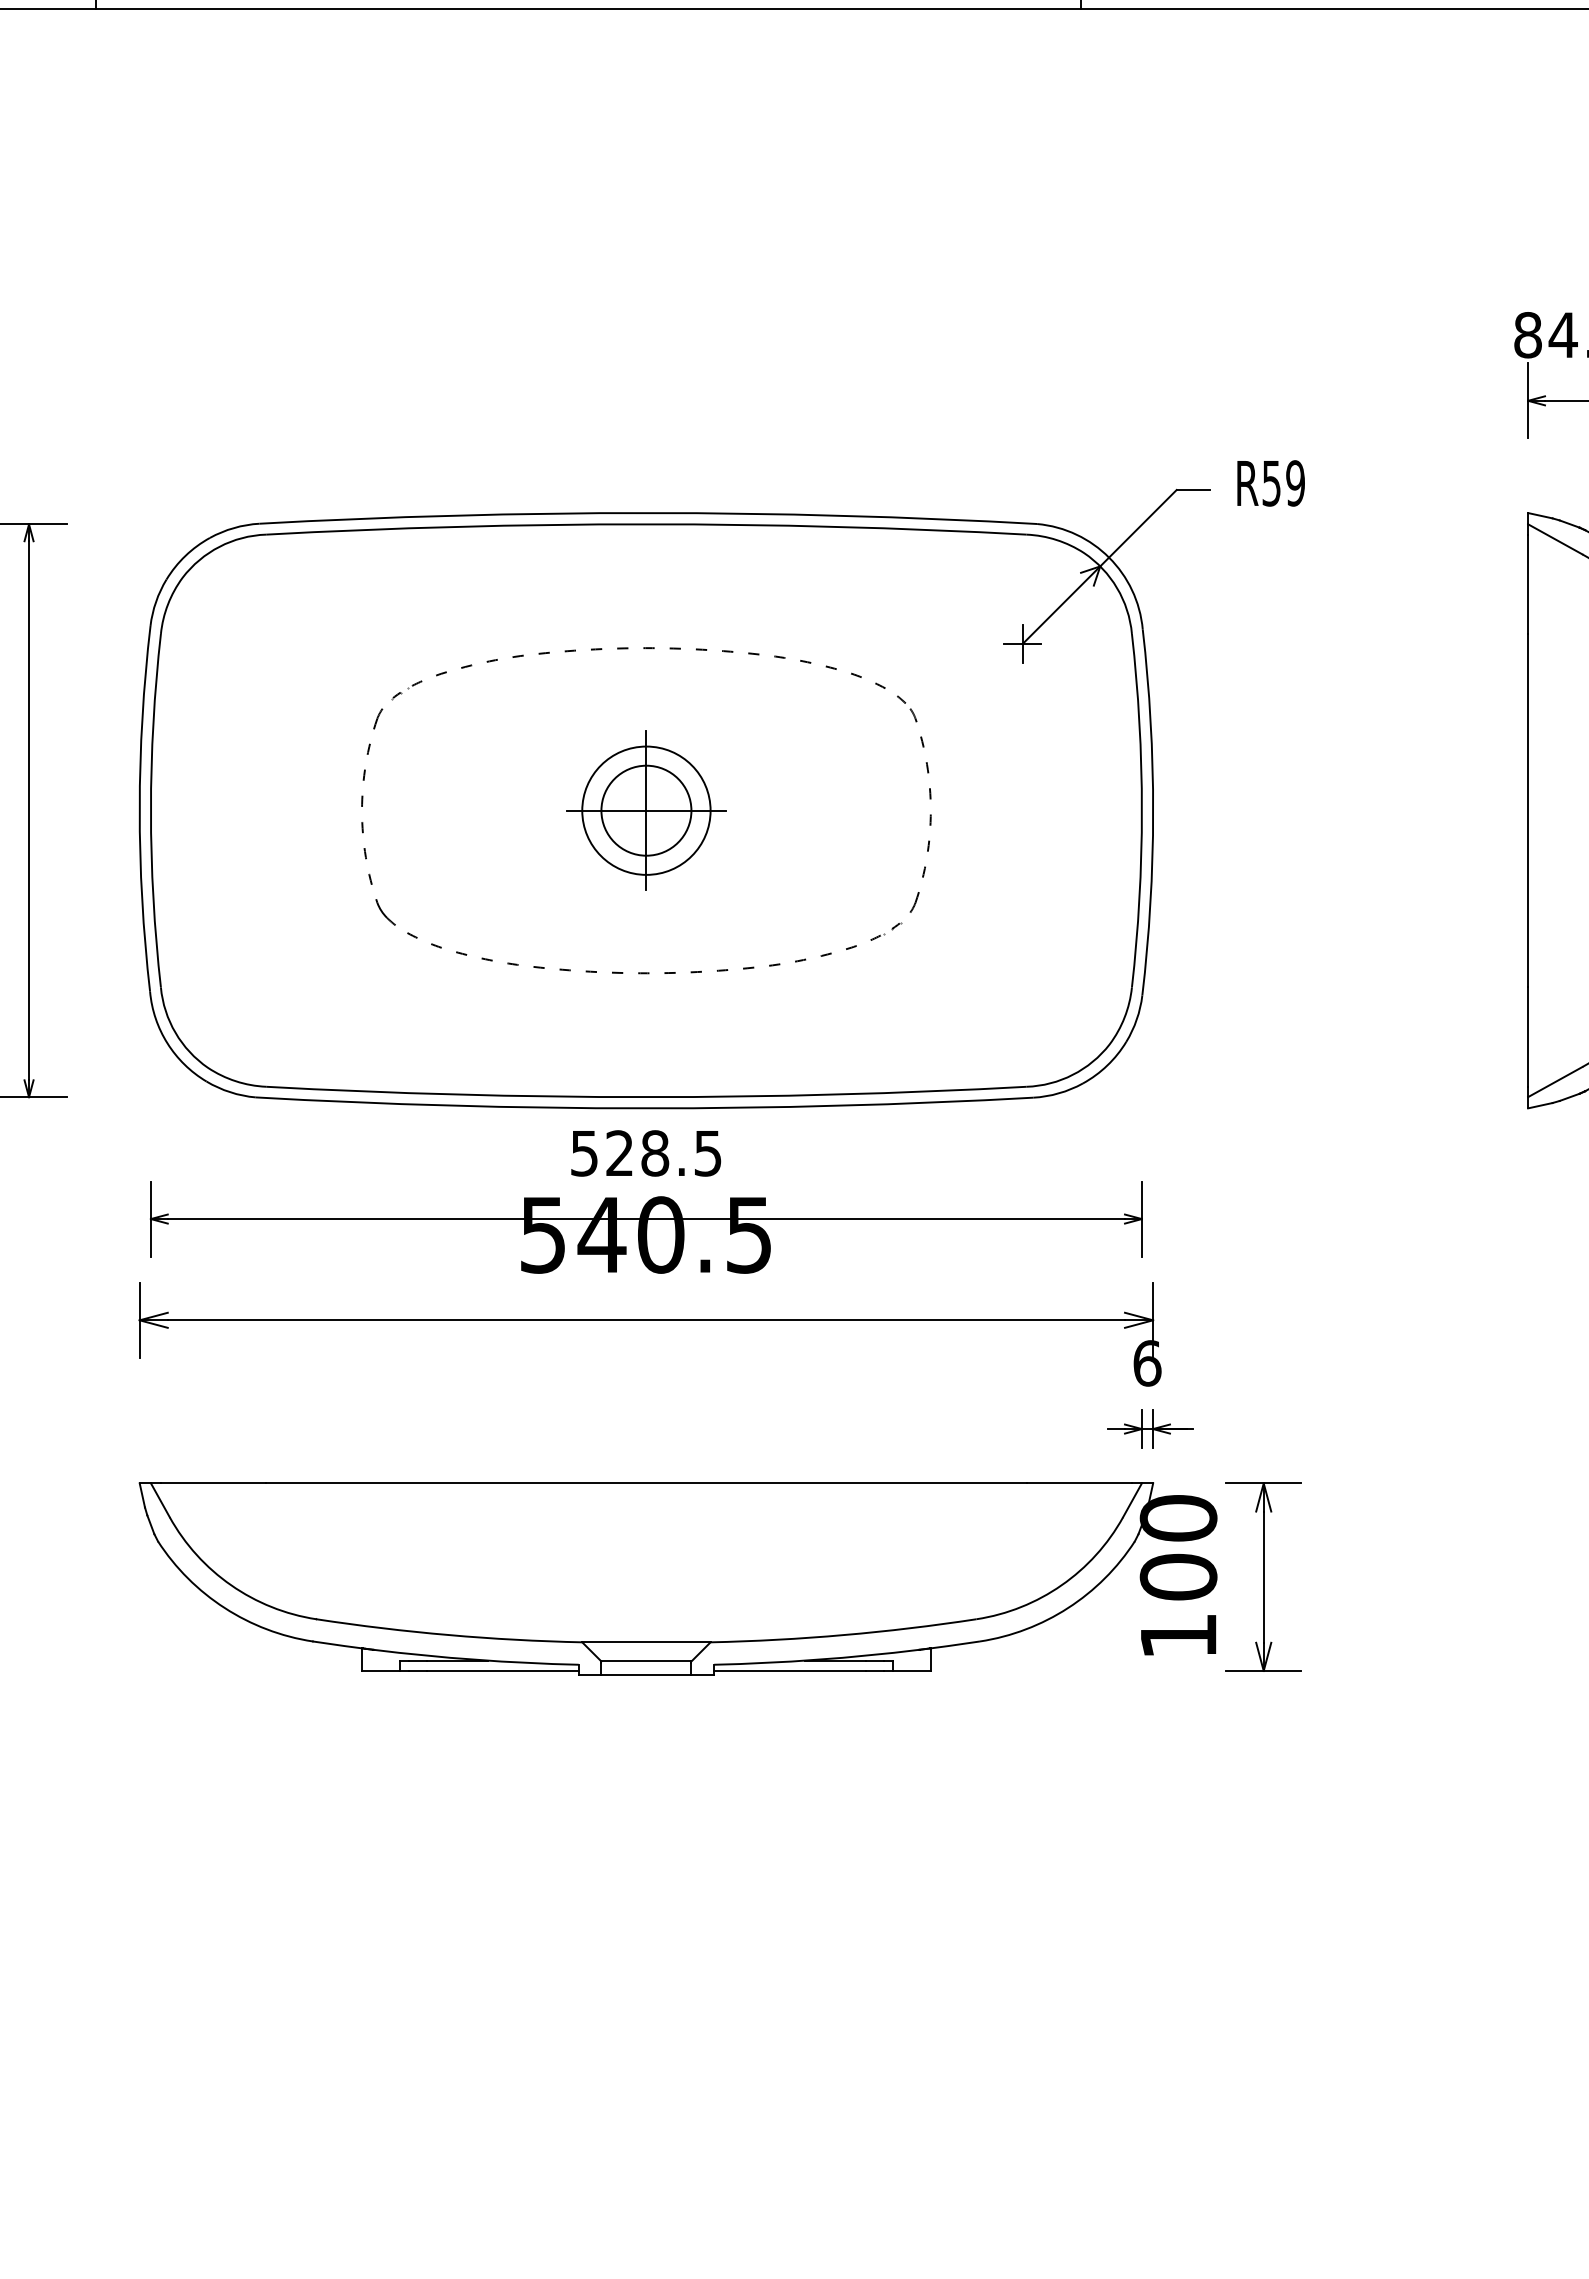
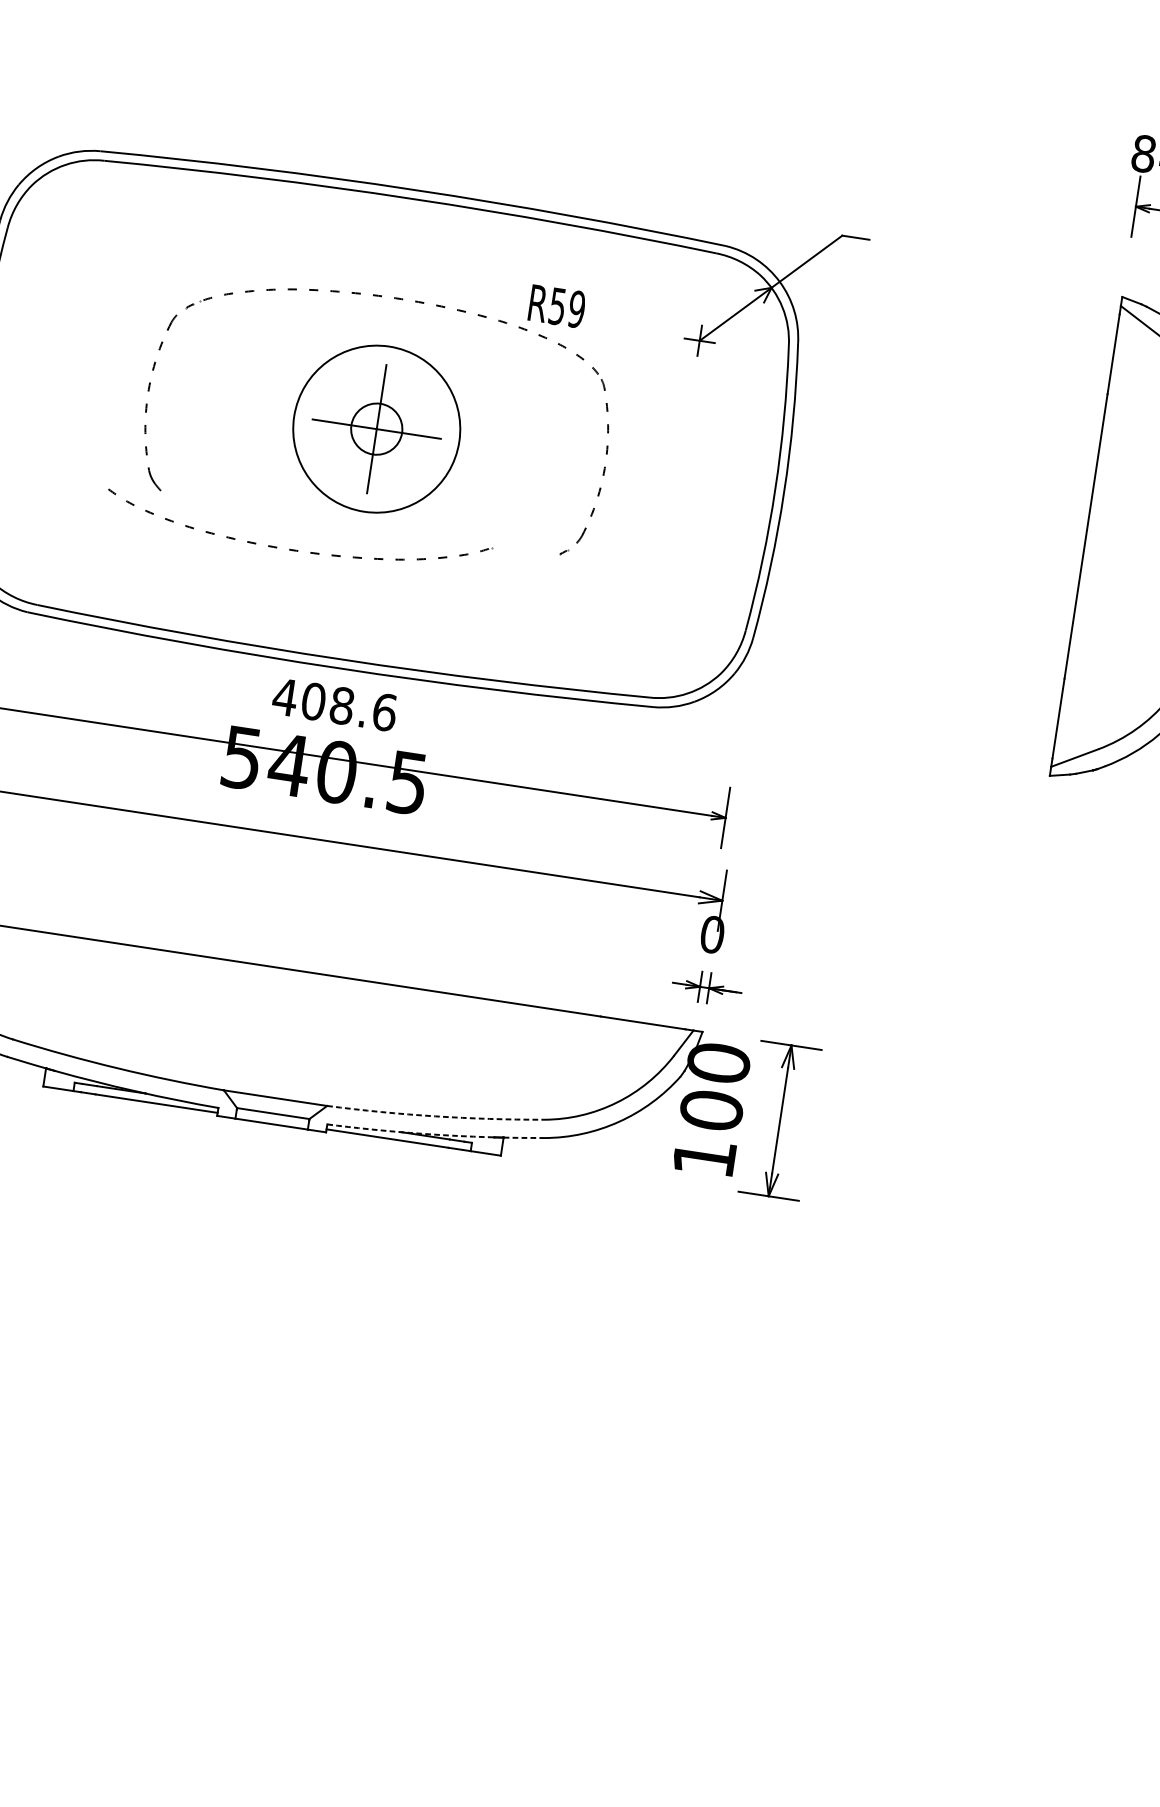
text: (1270, 483) -> (556, 306), moved
circle: (646, 810) -> (376, 428), size x0.7
circle: (646, 810) -> (376, 428), size x1.6
curve: (646, 972) -> (295, 550), moved
text: (645, 1153) -> (334, 704), 528.5 -> 408.6
text: (1147, 1363) -> (712, 934), 6 -> 0
arc: (843, 1635) -> (434, 1116), solid -> dashed
line: (954, 1645) -> (523, 1138), solid -> dashed
arc: (817, 1659) -> (411, 1132), solid -> dashed

